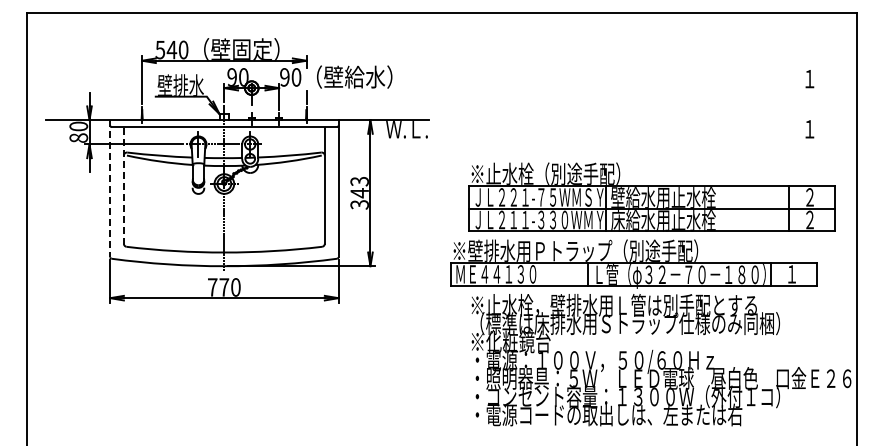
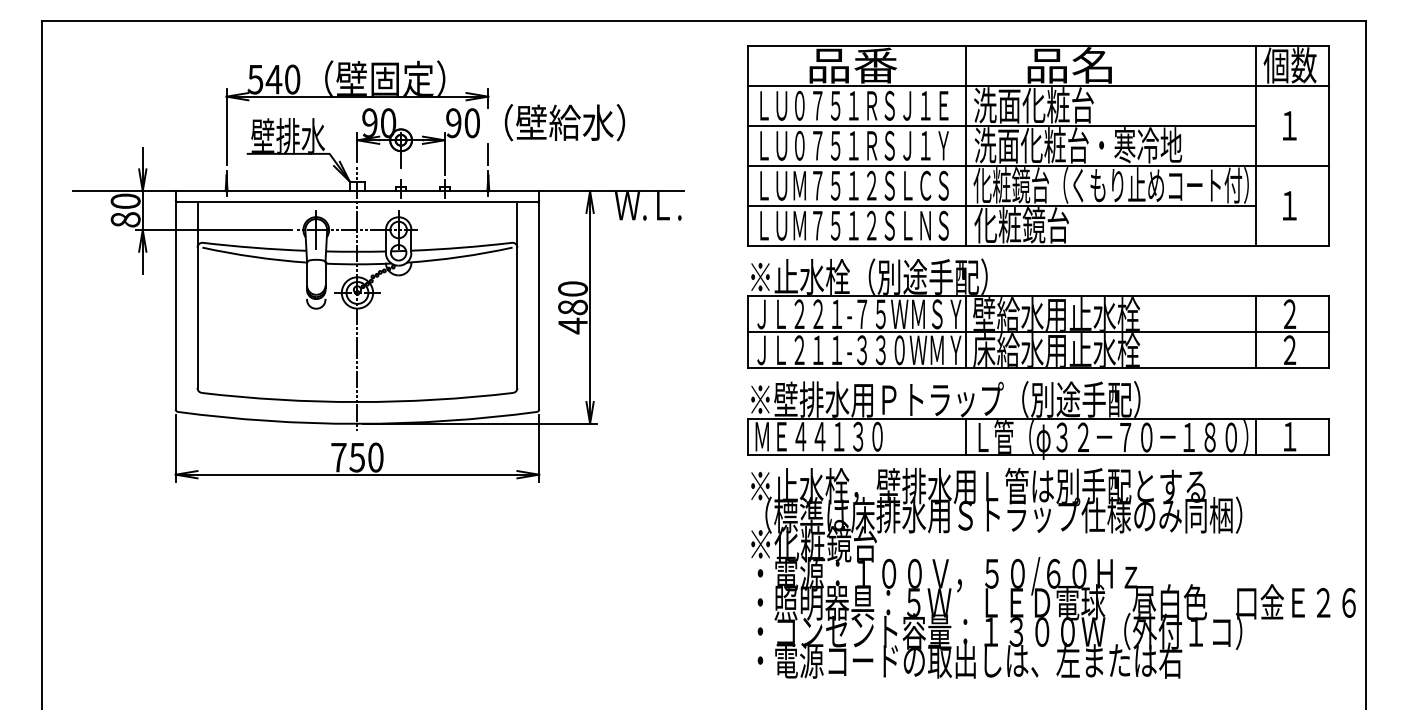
part: (651, 91) -> (1037, 145), added
line: (123, 186) -> (196, 296), dashed -> solid
line: (110, 188) -> (176, 300), dashed -> solid
text: (359, 193) -> (572, 308), 343 -> 480
part: (633, 263) -> (1037, 419), moved
text: (224, 287) -> (357, 457), 770 -> 750

